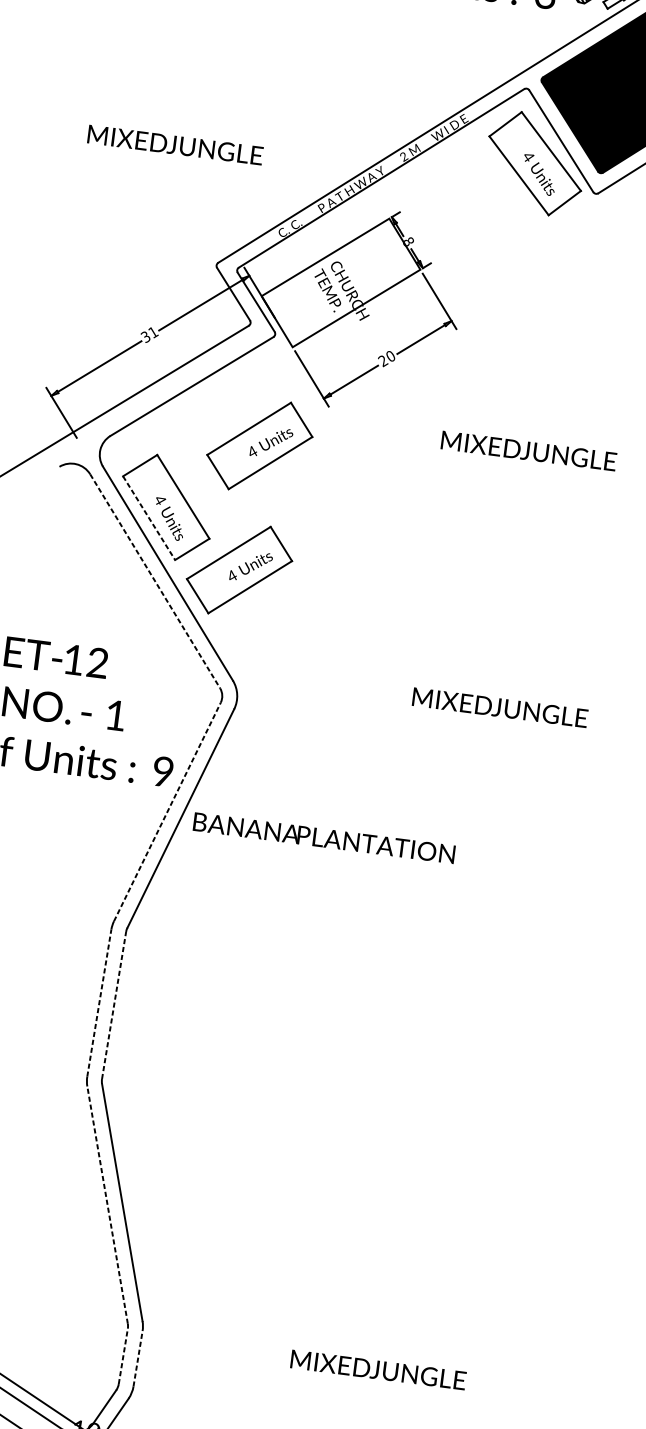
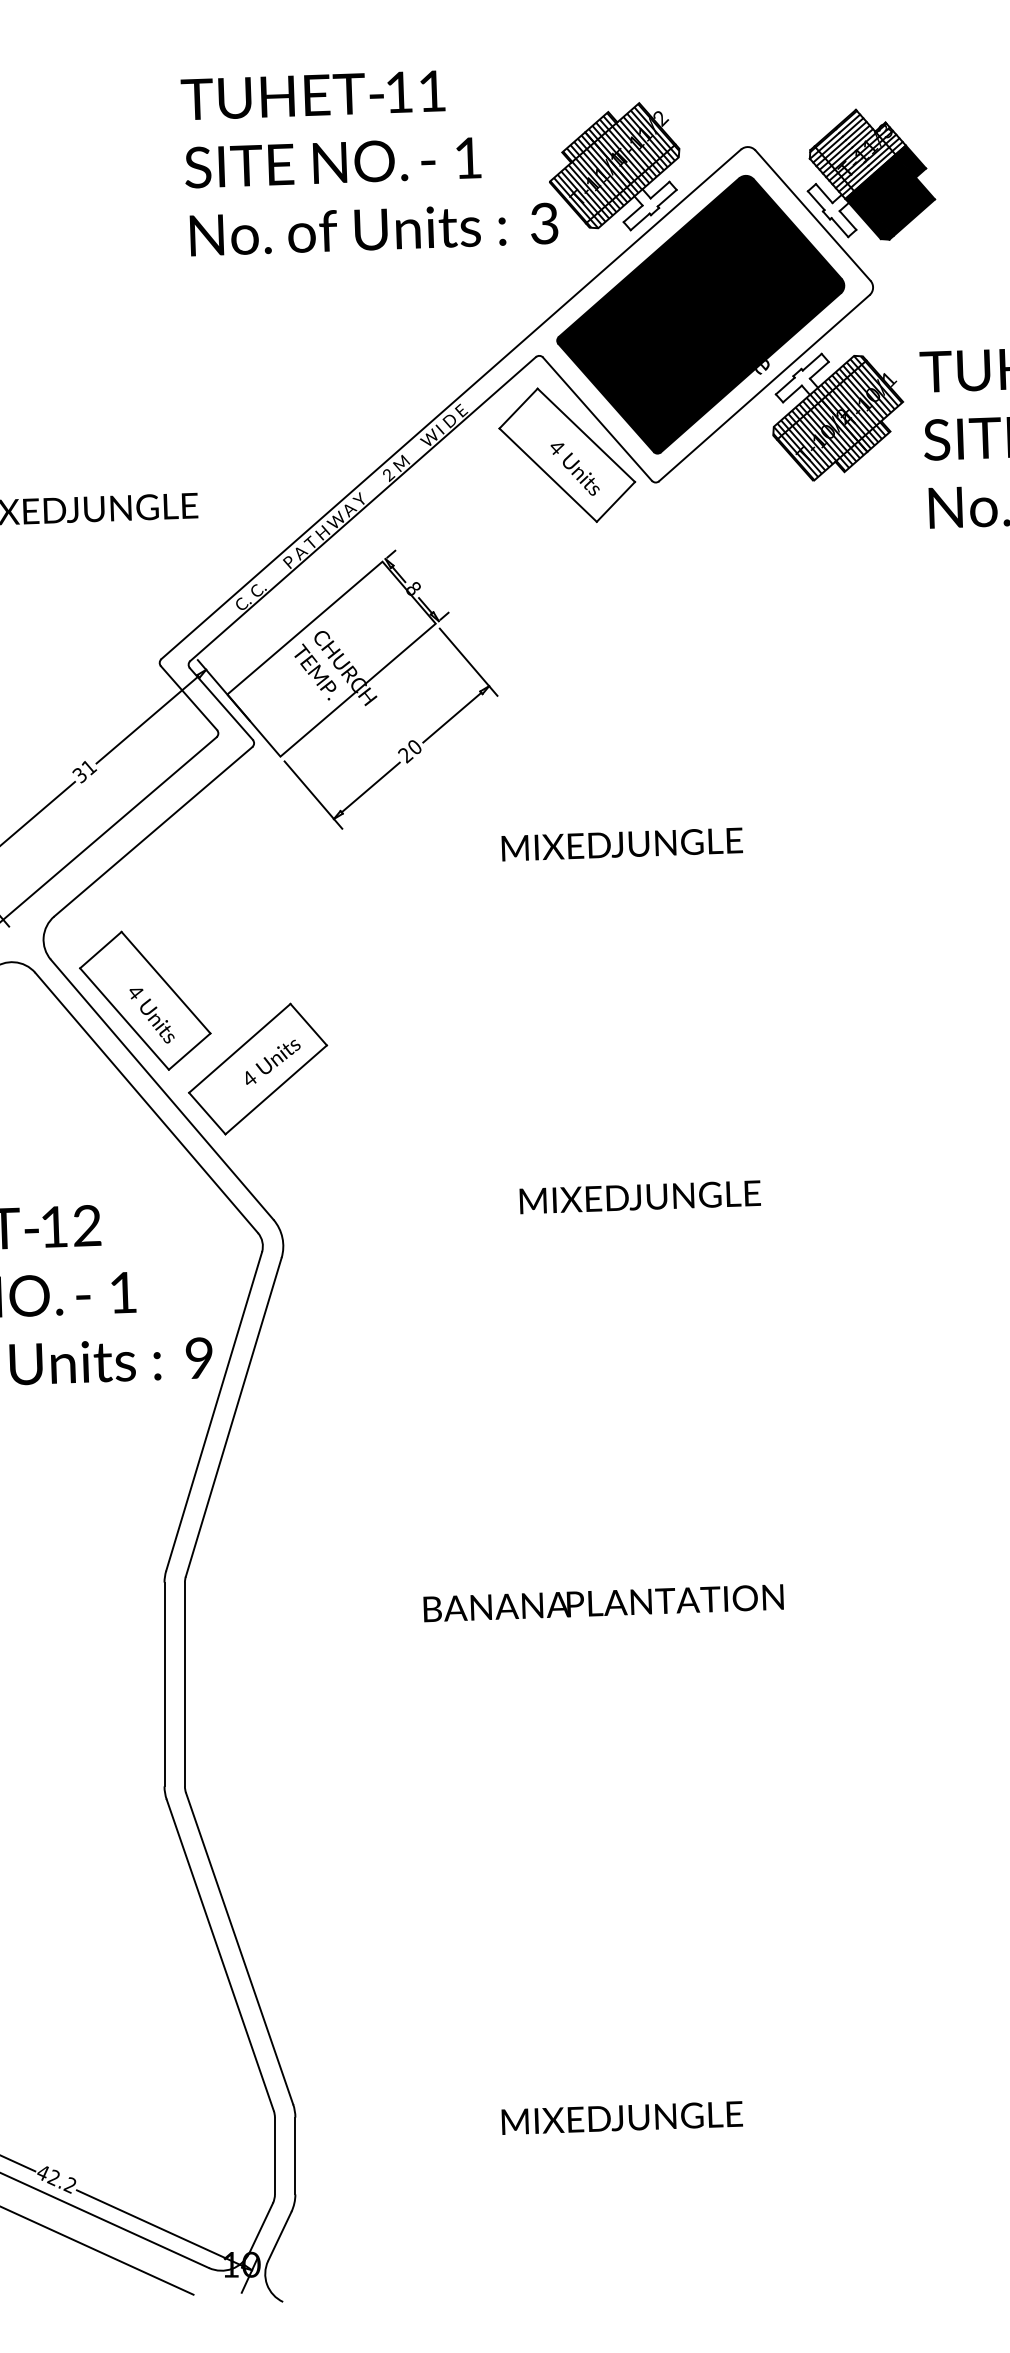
part: (260, 445) -> (258, 896), removed
line: (149, 518) -> (124, 1019), dashed -> solid
line: (155, 581) -> (147, 1103), dashed -> solid
line: (167, 811) -> (214, 1410), dashed -> solid
text: (324, 838) -> (603, 1603), moved
line: (99, 1003) -> (164, 1684), dashed -> solid
line: (113, 1005) -> (184, 1684), dashed -> solid
line: (107, 1205) -> (220, 1955), dashed -> solid
line: (123, 1355) -> (274, 2155), dashed -> solid
line: (138, 1358) -> (295, 2155), dashed -> solid

